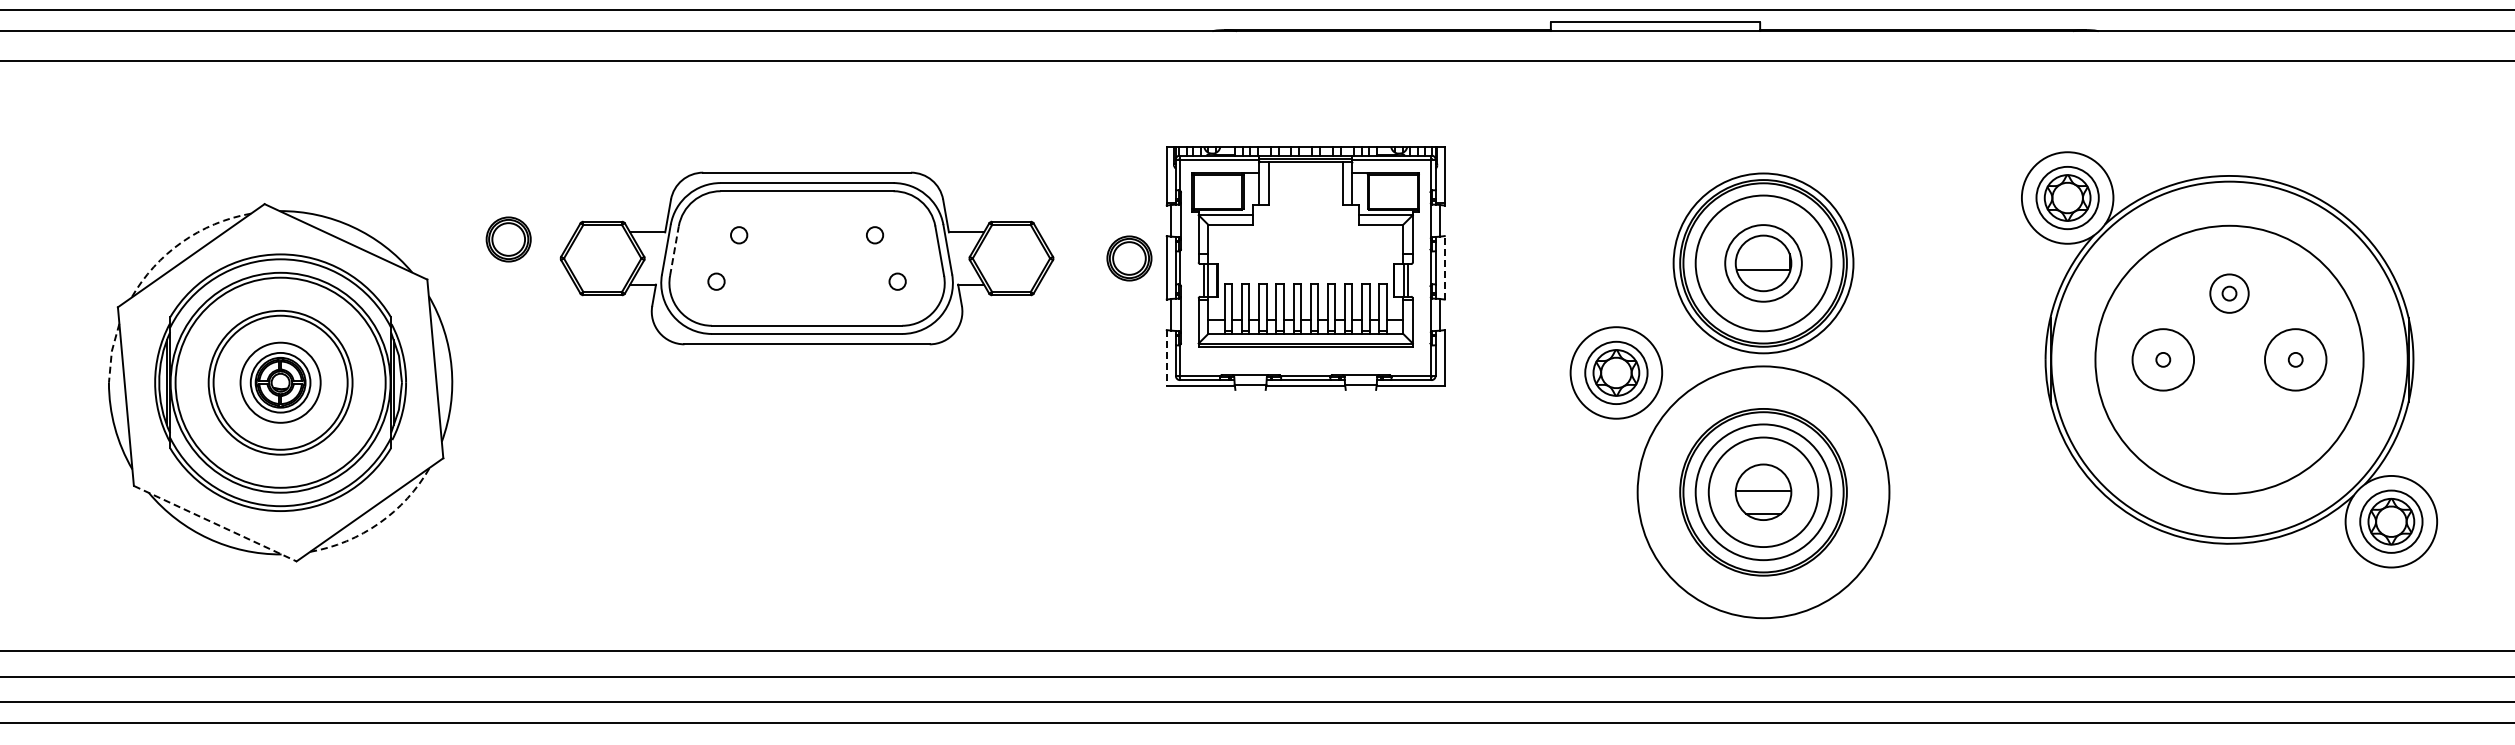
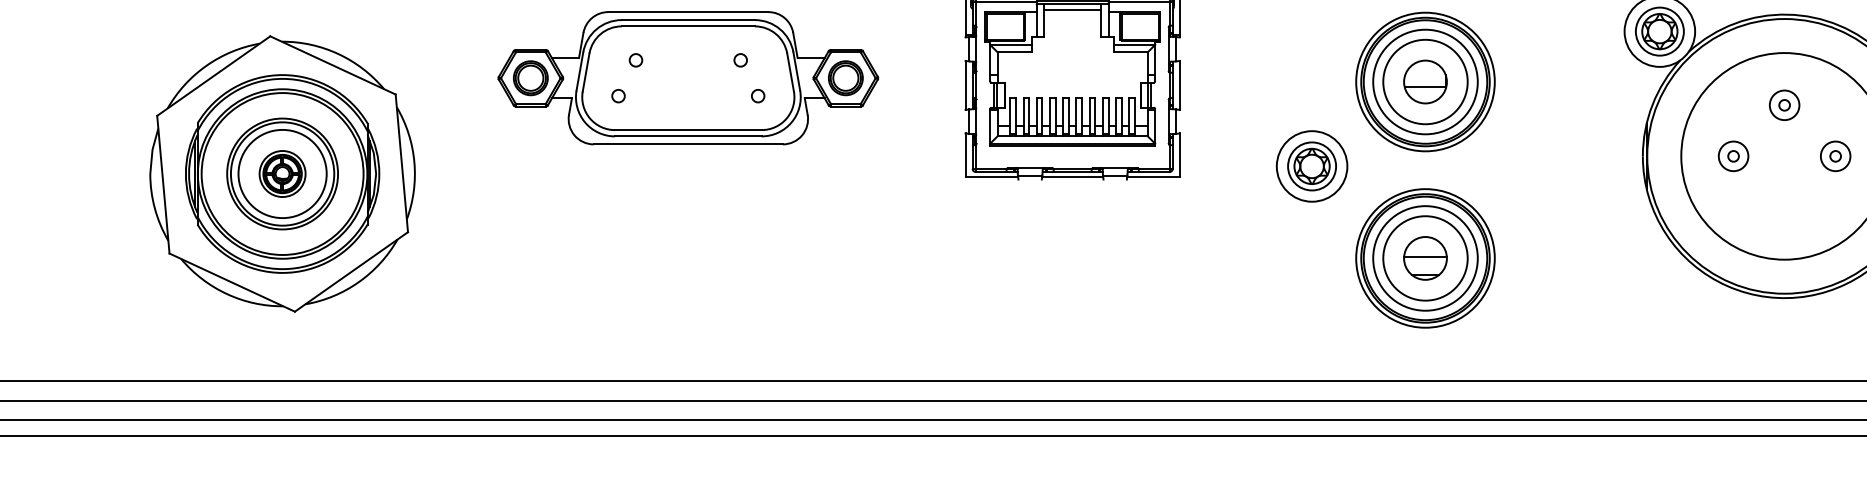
line: (1305, 170) -> (1072, 10), added
part: (508, 239) -> (530, 78), moved
arc: (181, 242) -> (206, 65), dashed -> solid
line: (674, 250) -> (586, 72), dashed -> solid
part: (1129, 258) -> (845, 78), moved
circle: (1763, 263) -> (1425, 82), size x1.43
line: (1444, 267) -> (1179, 85), dashed -> solid
line: (111, 352) -> (152, 150), dashed -> solid
line: (1166, 358) -> (965, 155), dashed -> solid
circle: (2163, 359) -> (1733, 156), size x0.62
circle: (2295, 359) -> (1835, 156), size x0.62
circle: (280, 382) -> (282, 173), size x1.43
circle: (1763, 492) -> (1425, 258), size x0.71
line: (215, 523) -> (232, 282), dashed -> solid
arc: (379, 523) -> (358, 282), dashed -> solid

